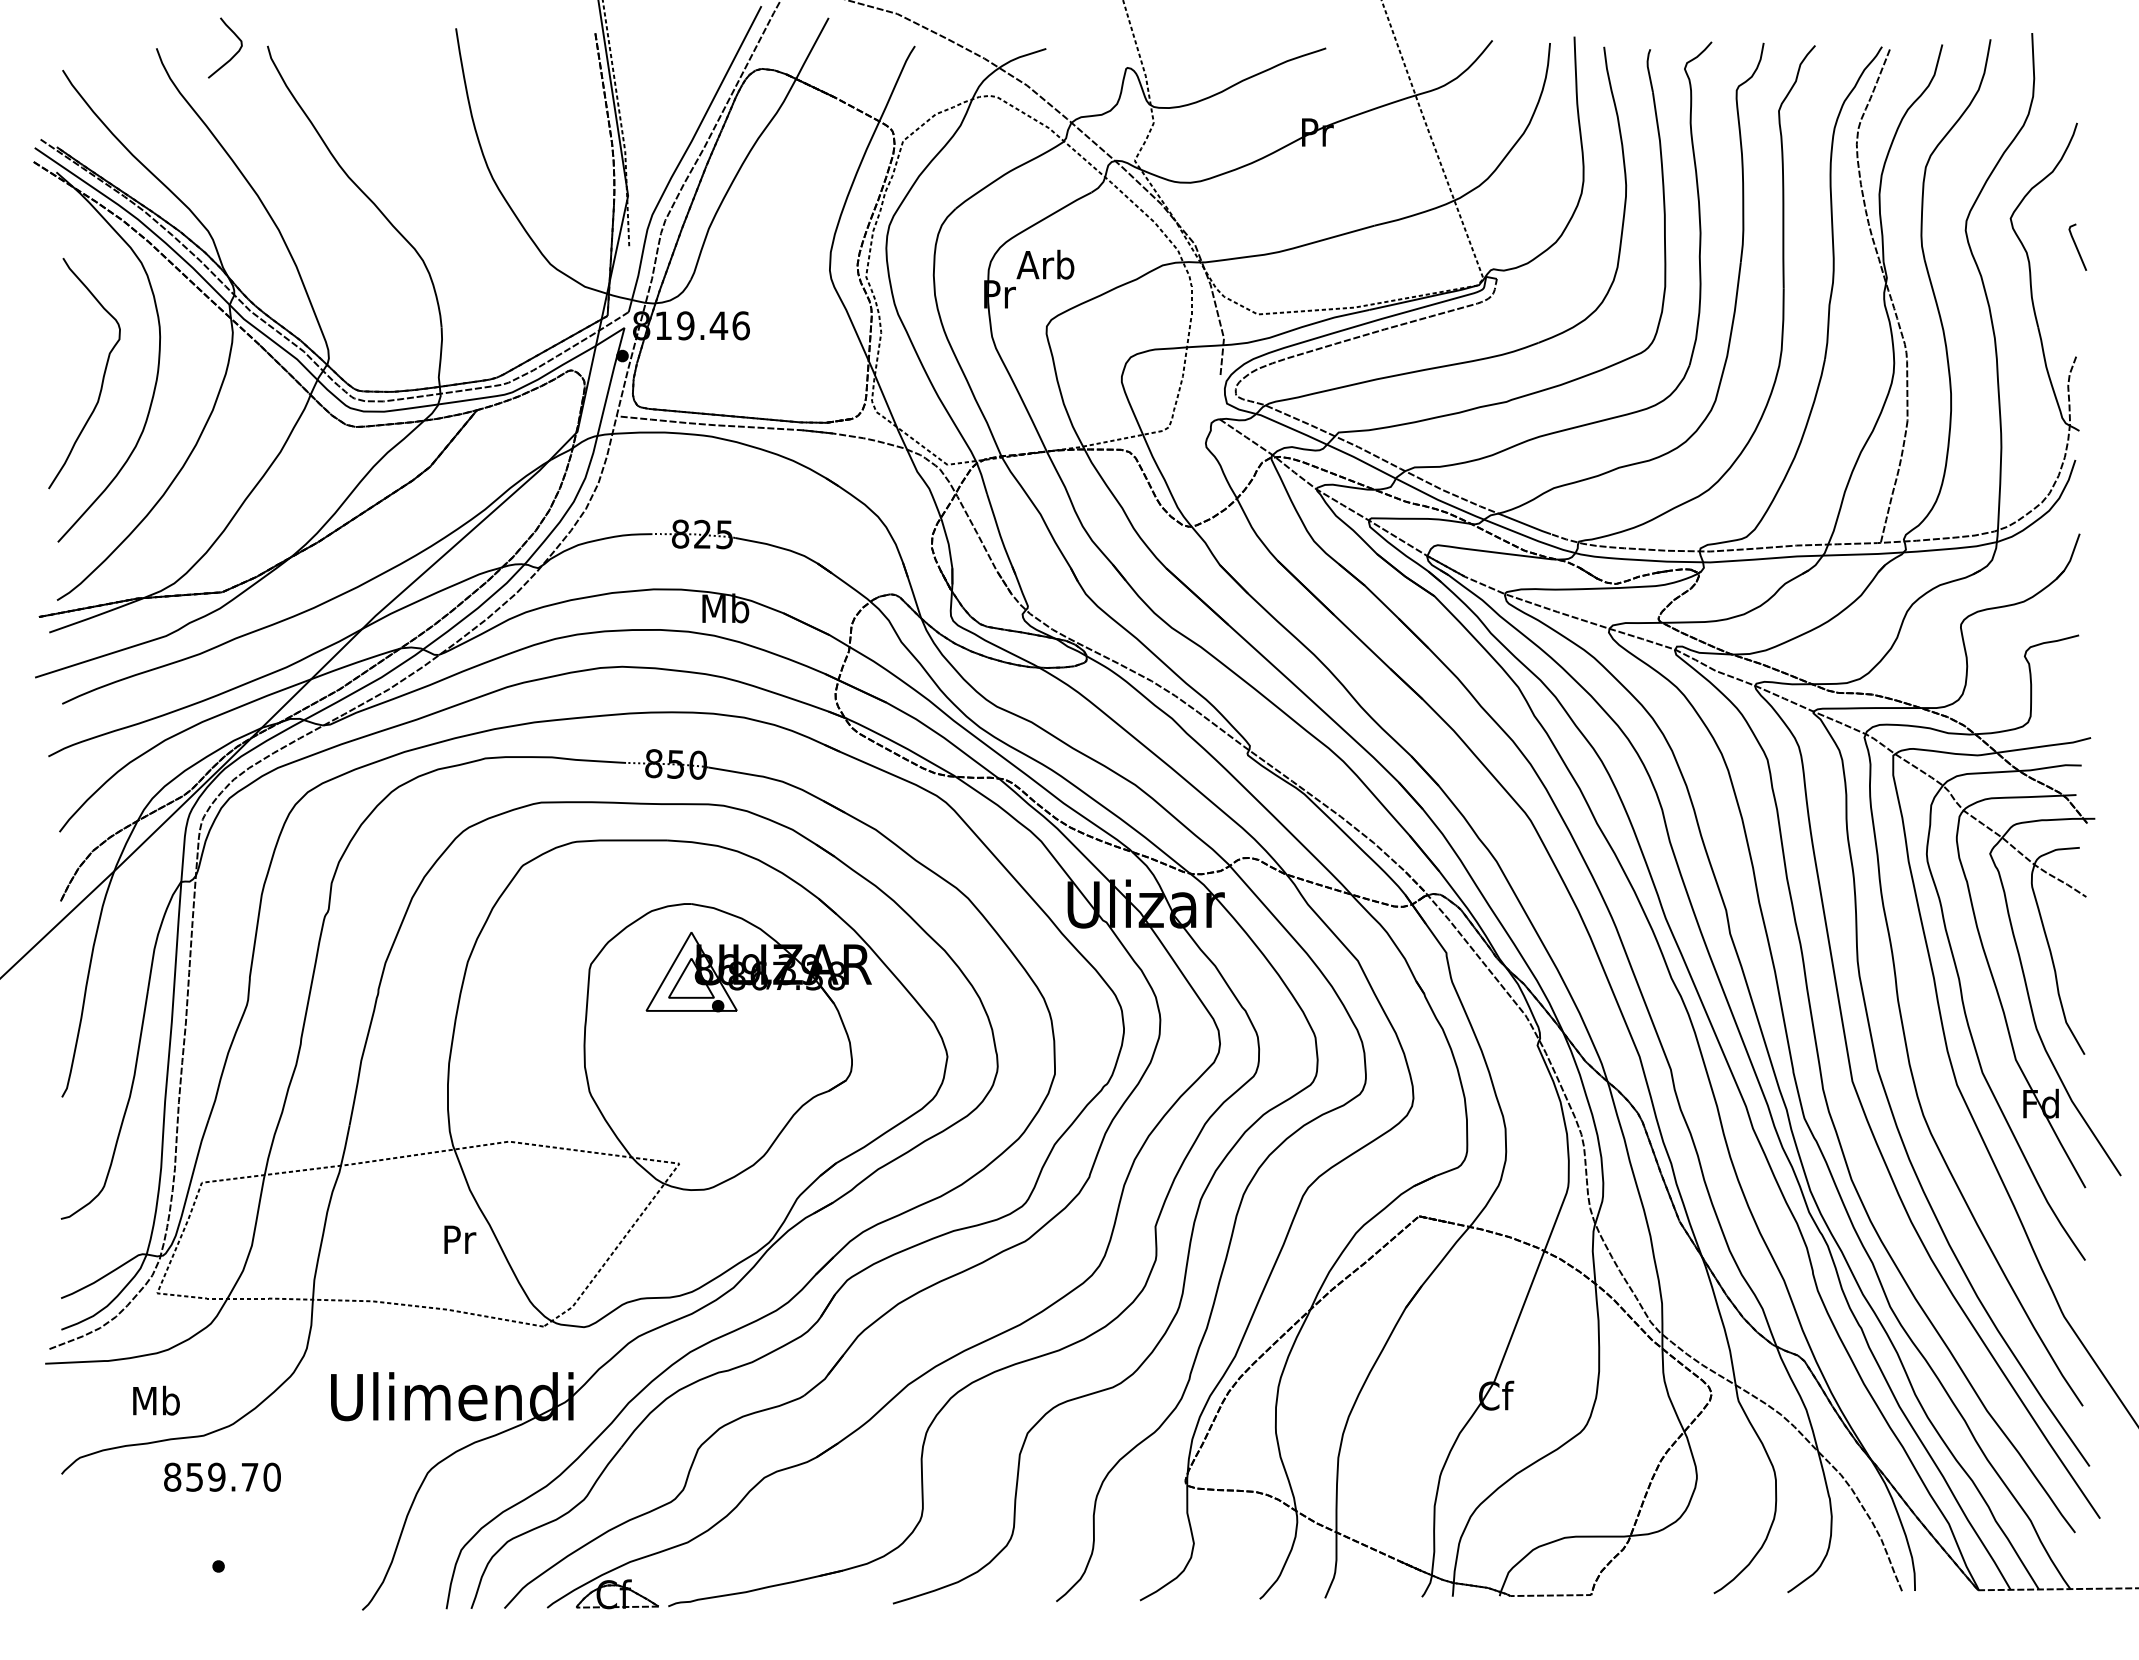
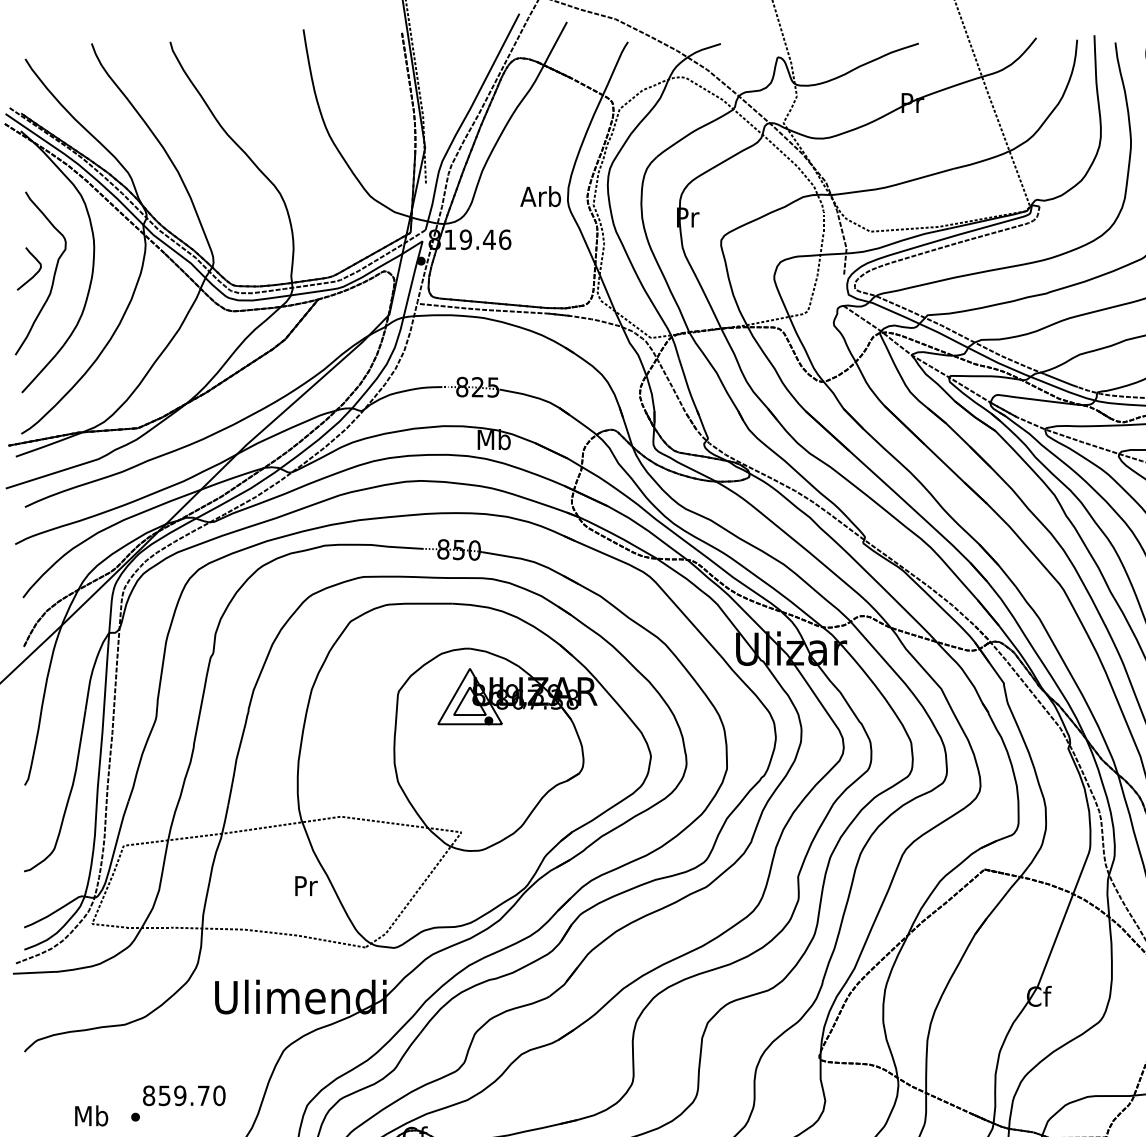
curve: (233, 55) -> (35, 274), moved
text: (1045, 264) -> (540, 196), moved
text: (156, 1400) -> (91, 1115), moved
text: (222, 1476) -> (184, 1095), moved

